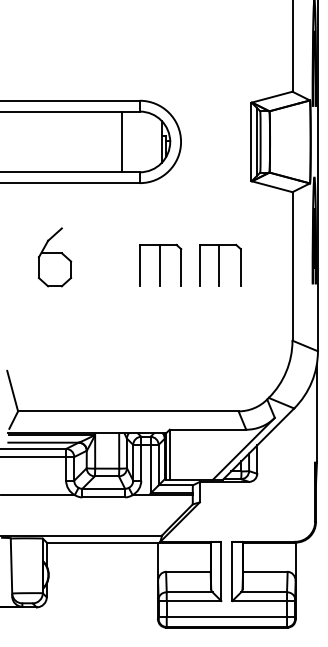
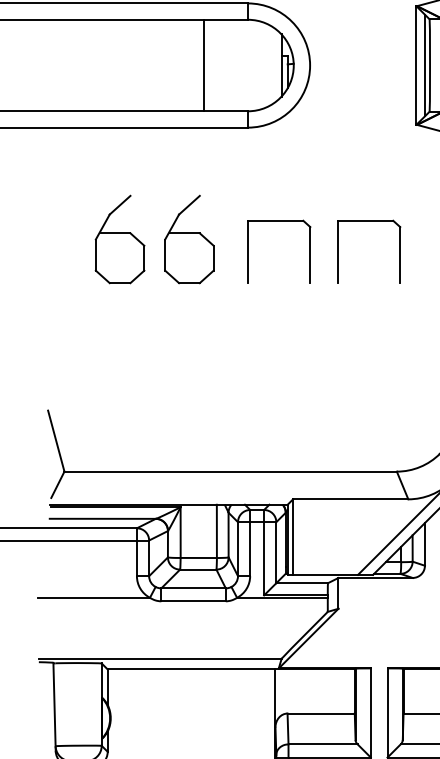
line: (121, 141) -> (203, 64), moved
part: (100, 257) -> (188, 239), added
line: (159, 265) -> (277, 251), removed
line: (219, 265) -> (368, 251), removed

